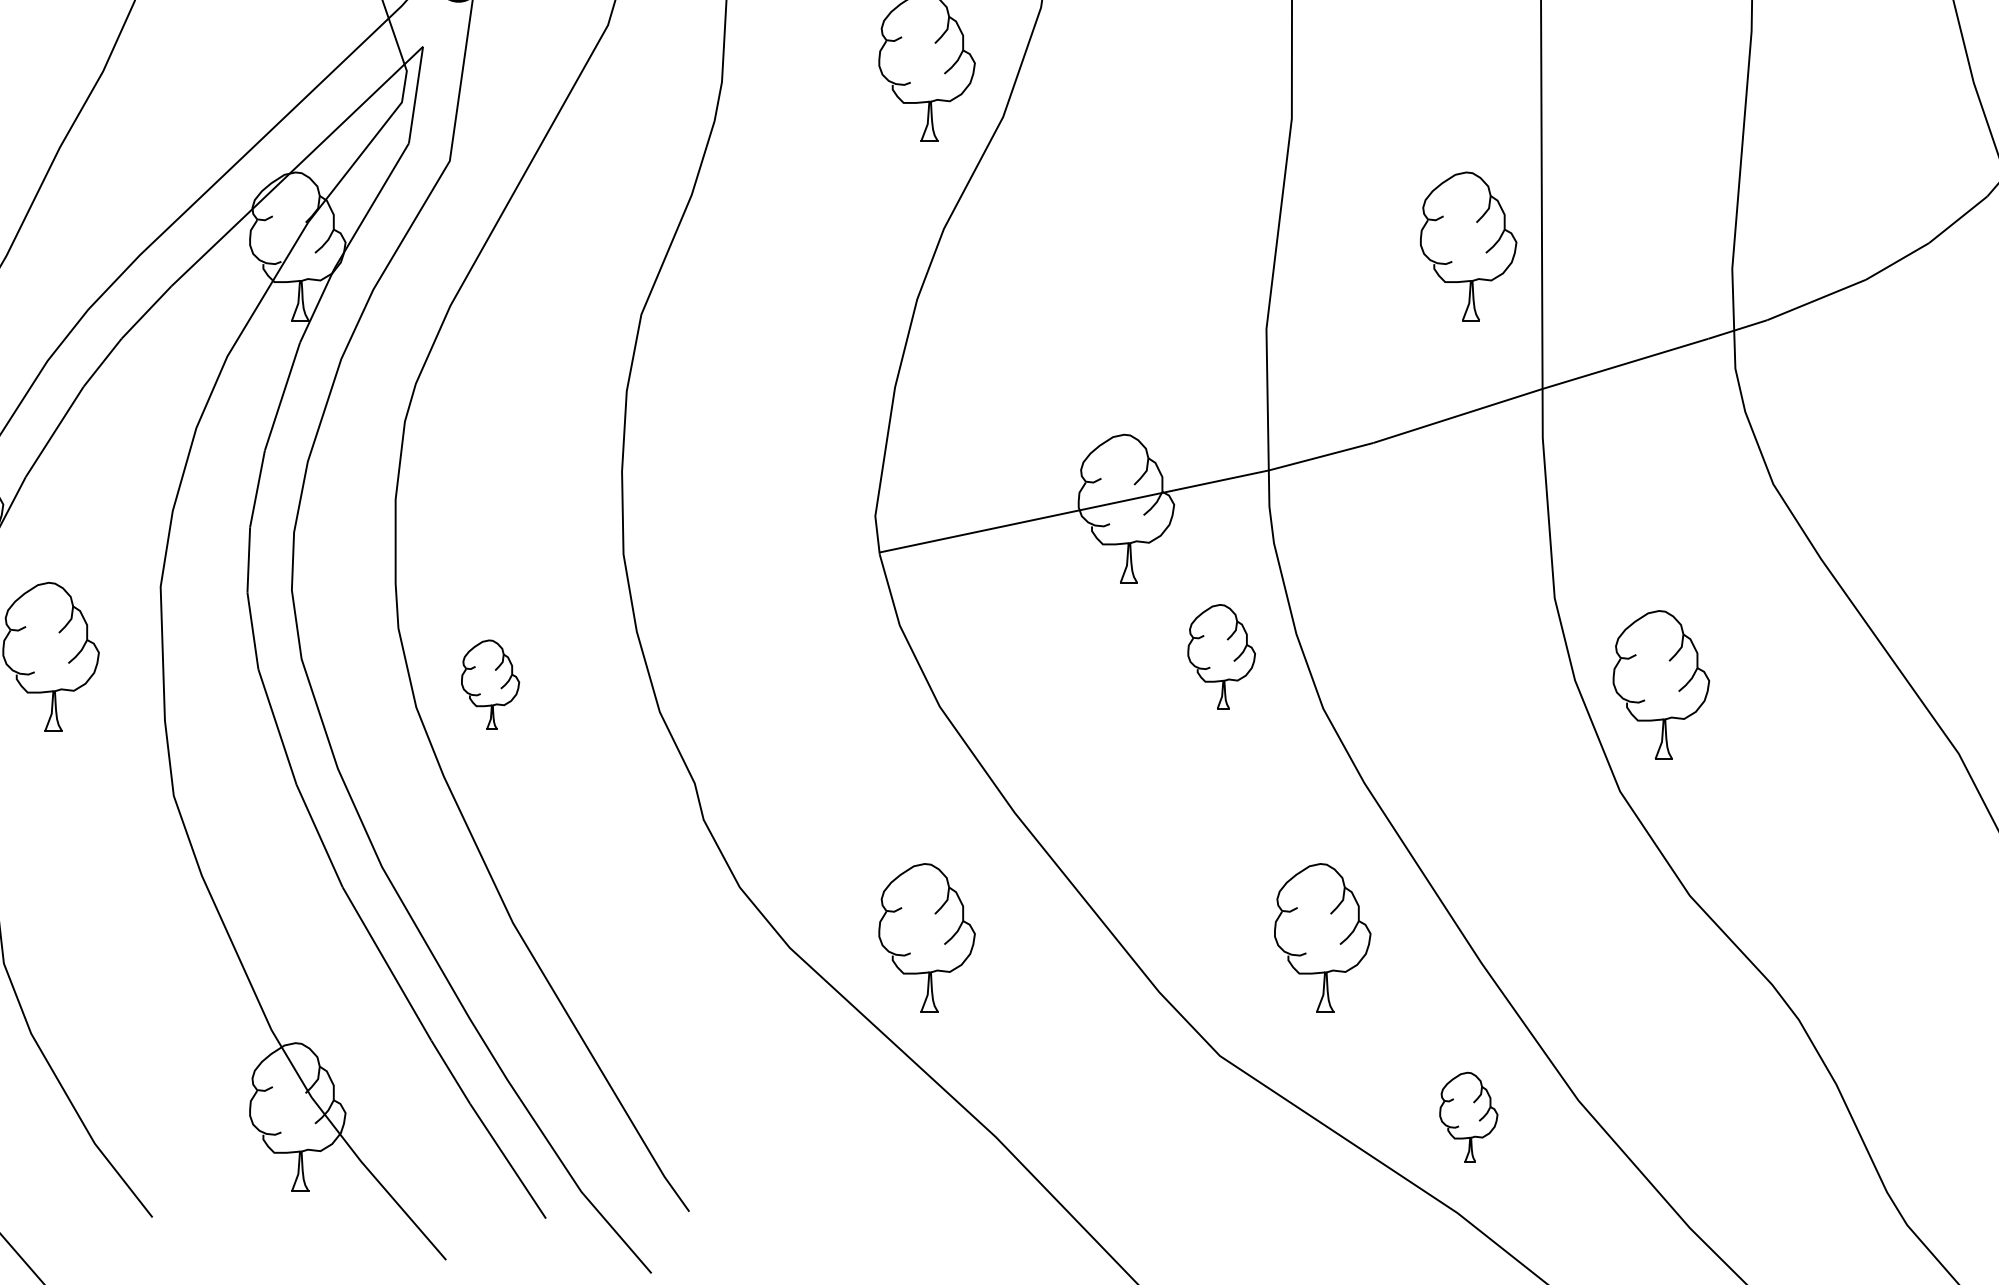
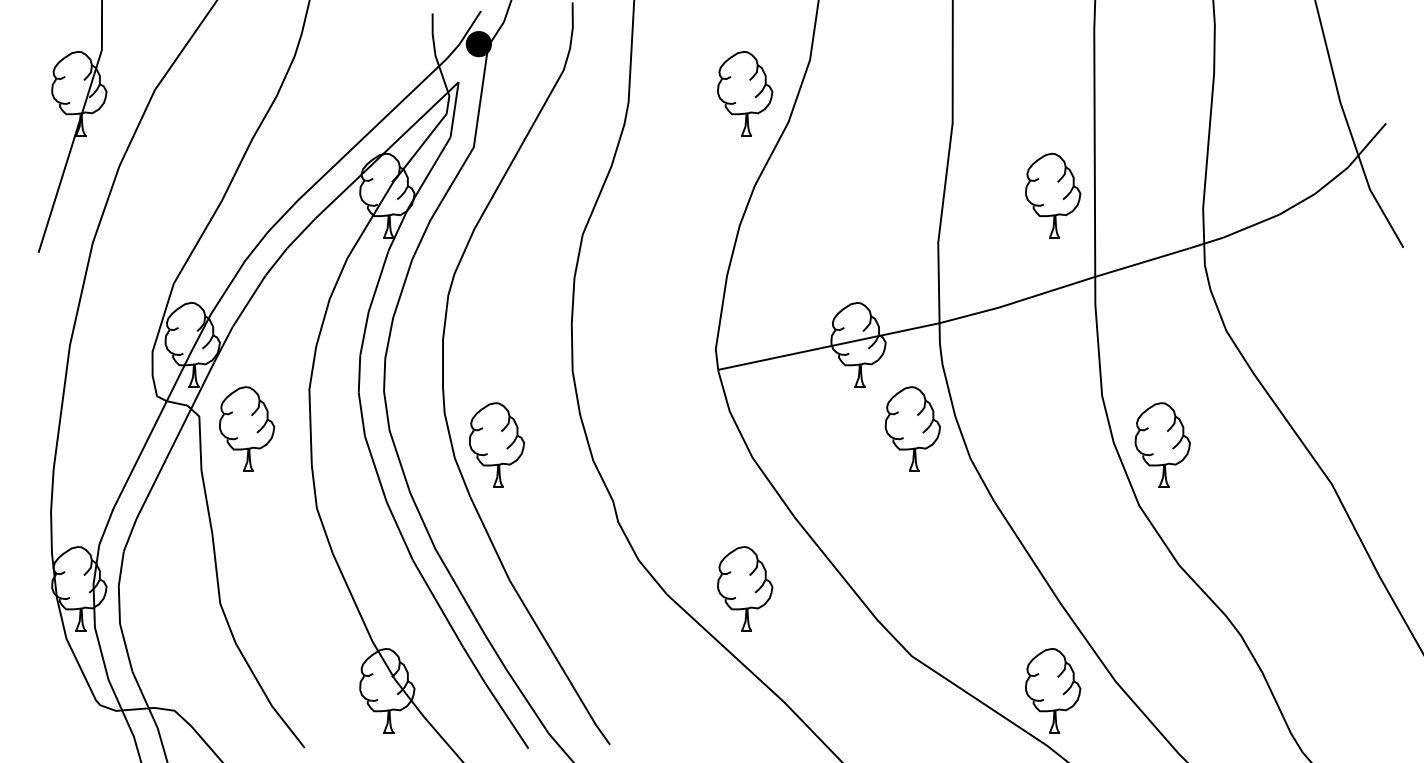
part: (1221, 655) -> (912, 428), size x1.43
part: (489, 683) -> (496, 444), size x1.67
part: (1323, 936) -> (970, 588), removed
part: (1469, 1116) -> (1053, 690), size x1.67

